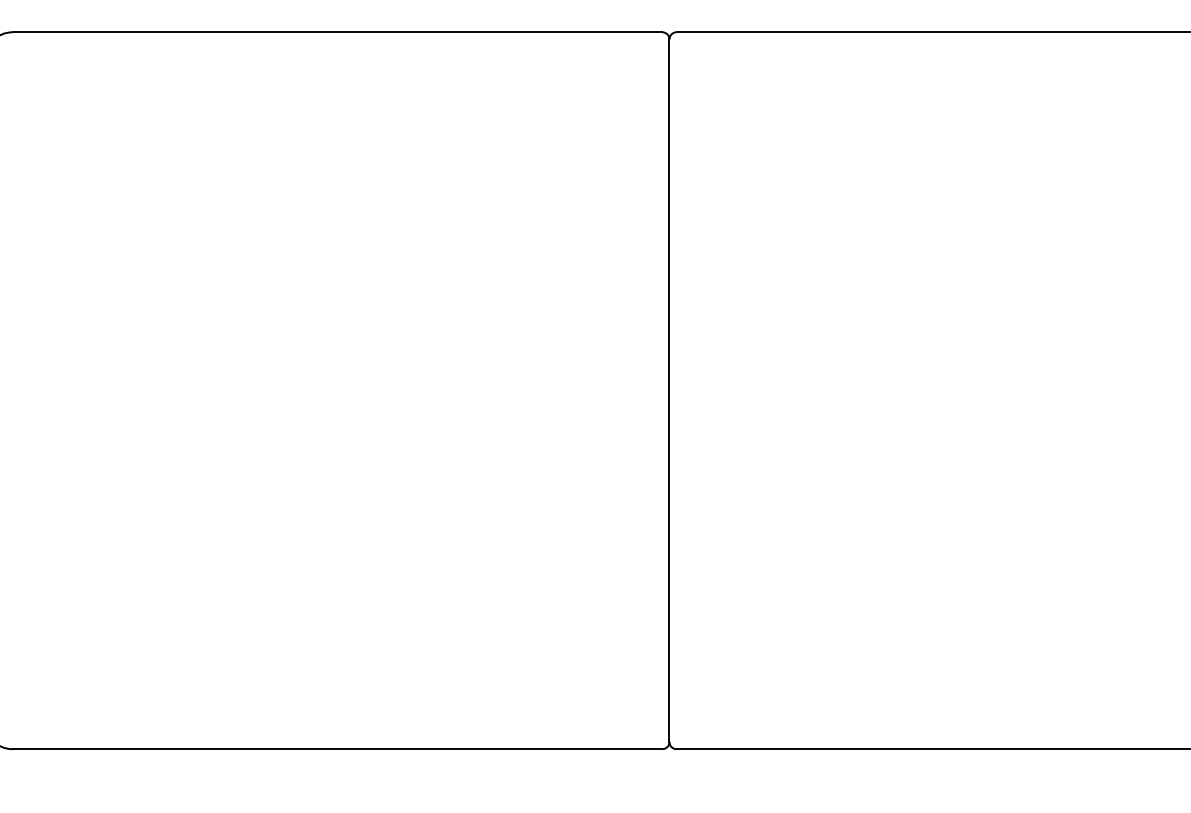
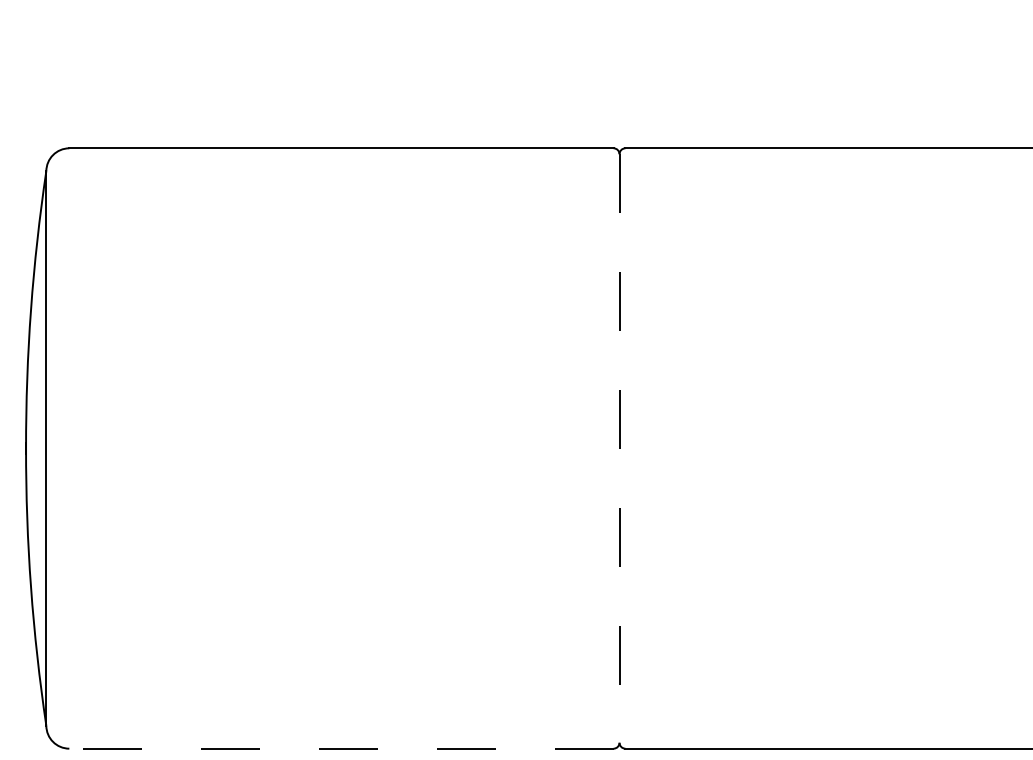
line: (669, 391) -> (619, 449), solid -> dashed
line: (336, 748) -> (340, 748), solid -> dashed

